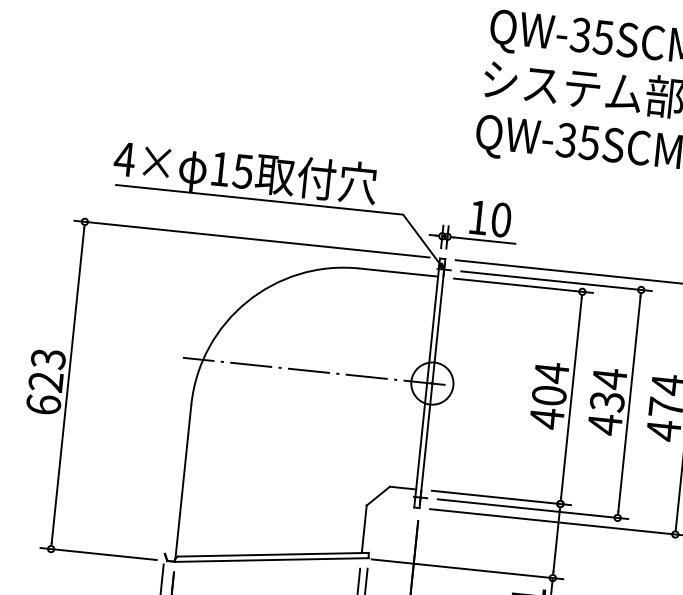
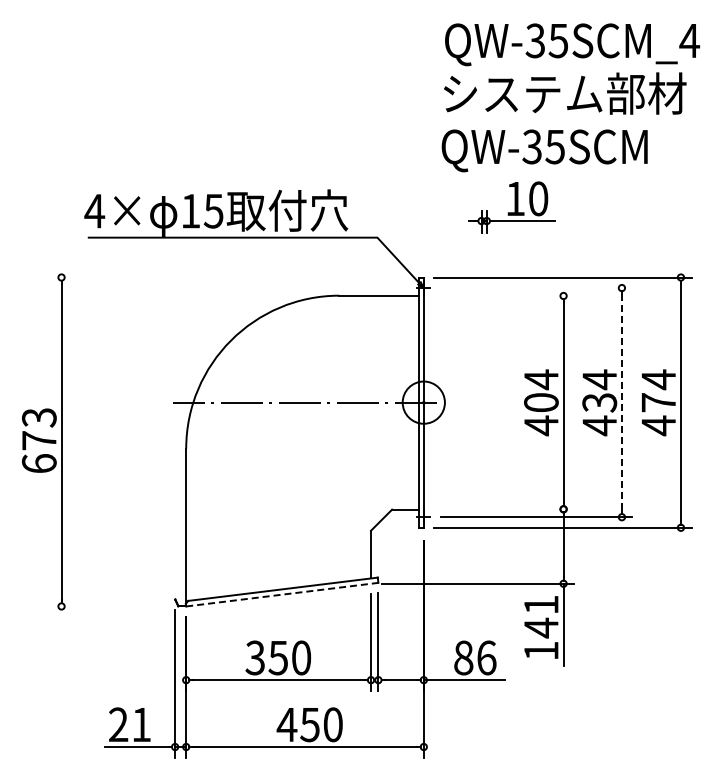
part: (473, 225) -> (511, 207), moved
line: (250, 239) -> (228, 277), removed
line: (556, 281) -> (536, 288), removed
line: (523, 286) -> (504, 296), removed
text: (45, 381) -> (38, 440), 623 -> 673
line: (628, 404) -> (621, 403), solid -> dashed
line: (501, 498) -> (504, 509), removed
line: (97, 553) -> (108, 606), removed
line: (272, 559) -> (282, 594), solid -> dashed

